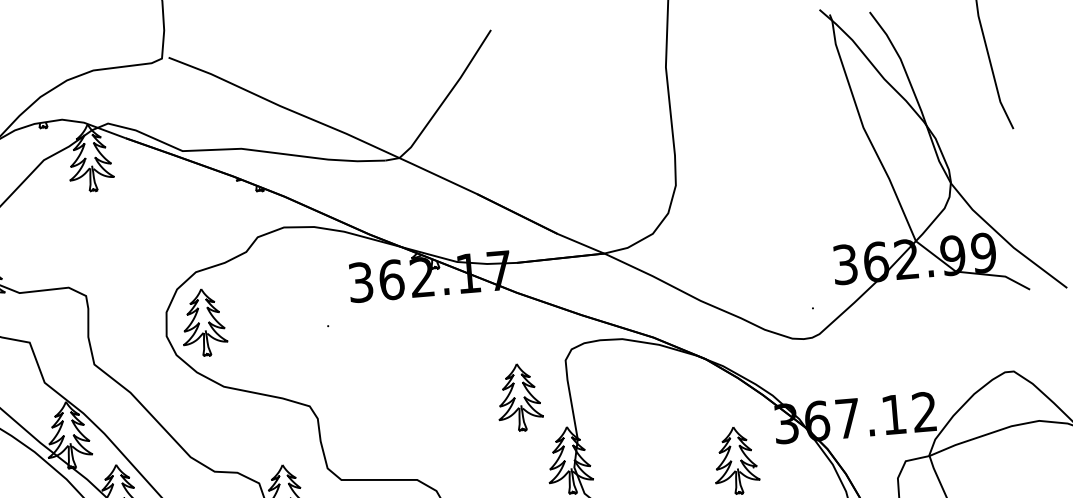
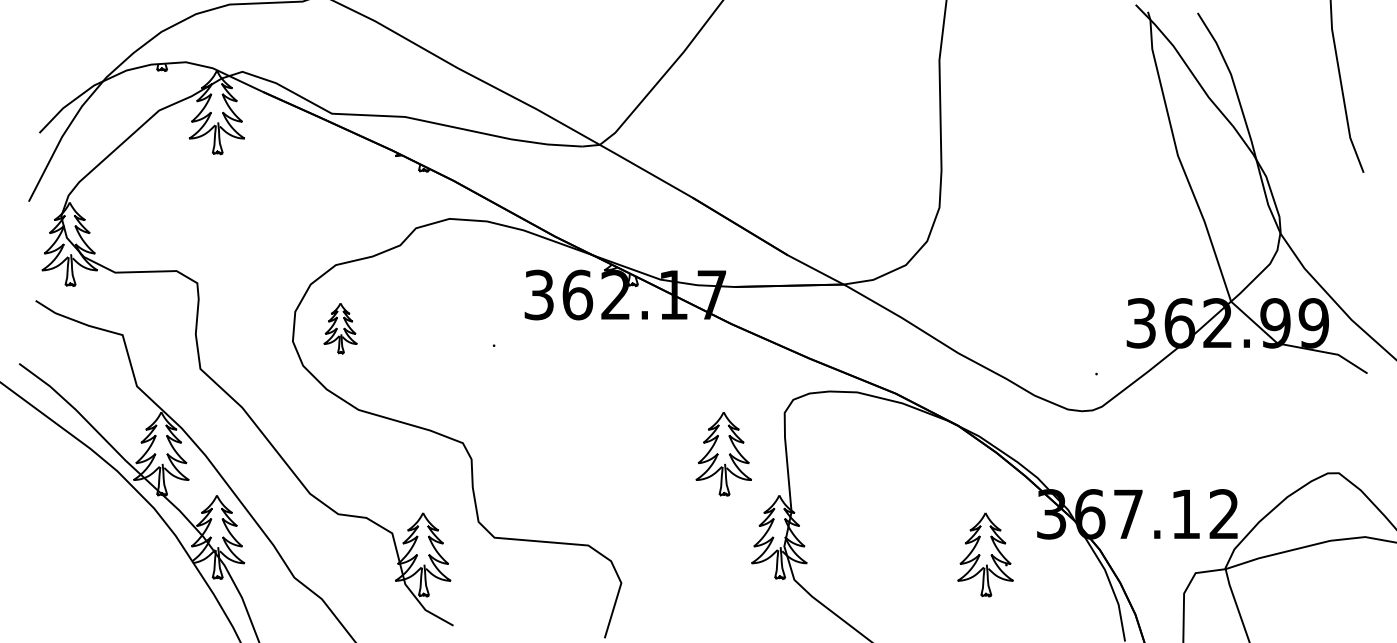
part: (203, 322) -> (340, 328), size x0.6

